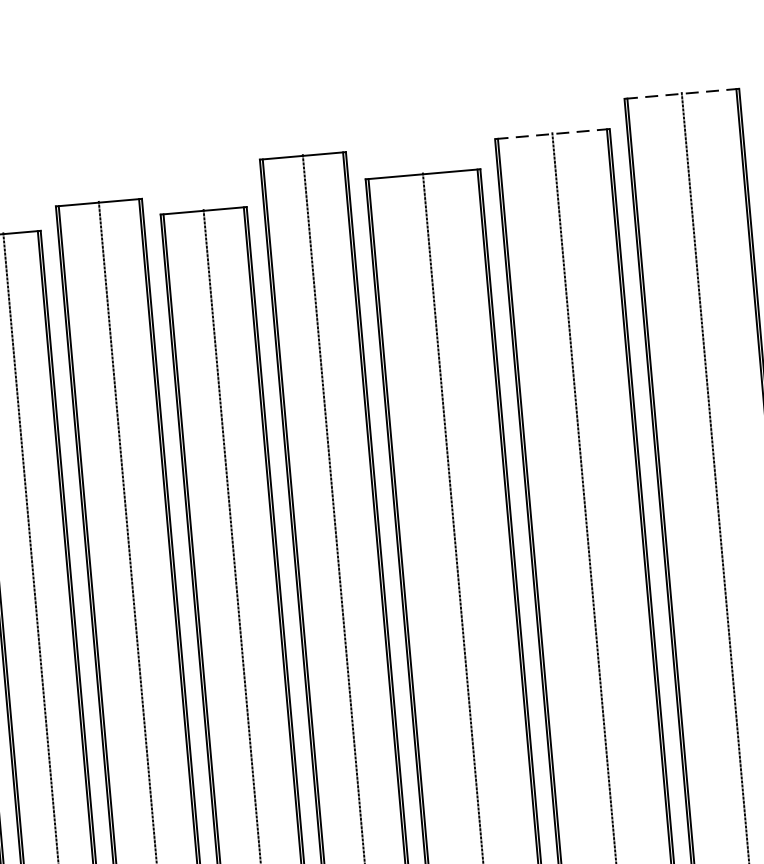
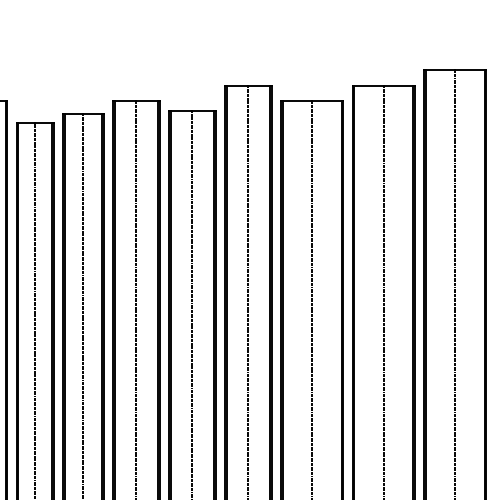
line: (680, 94) -> (454, 70), dashed -> solid
line: (551, 133) -> (383, 85), dashed -> solid

